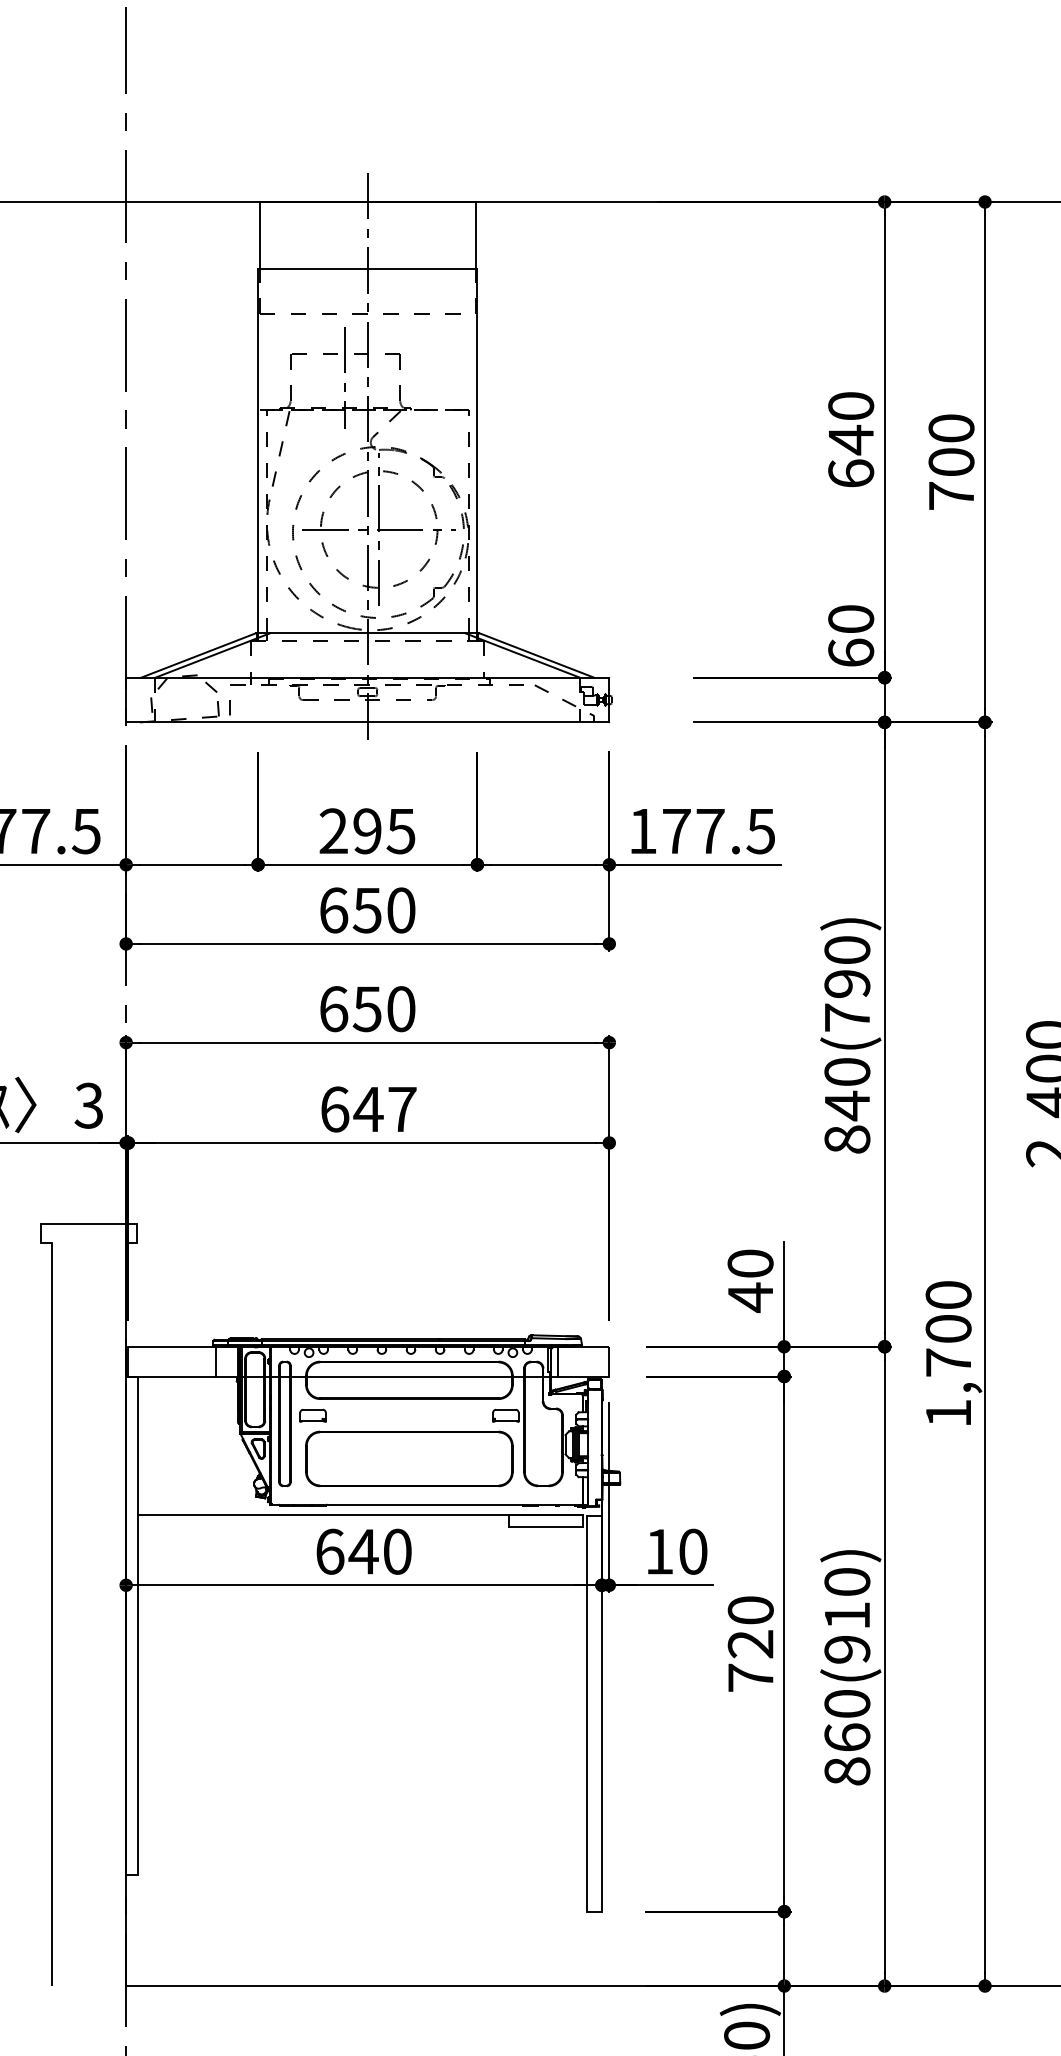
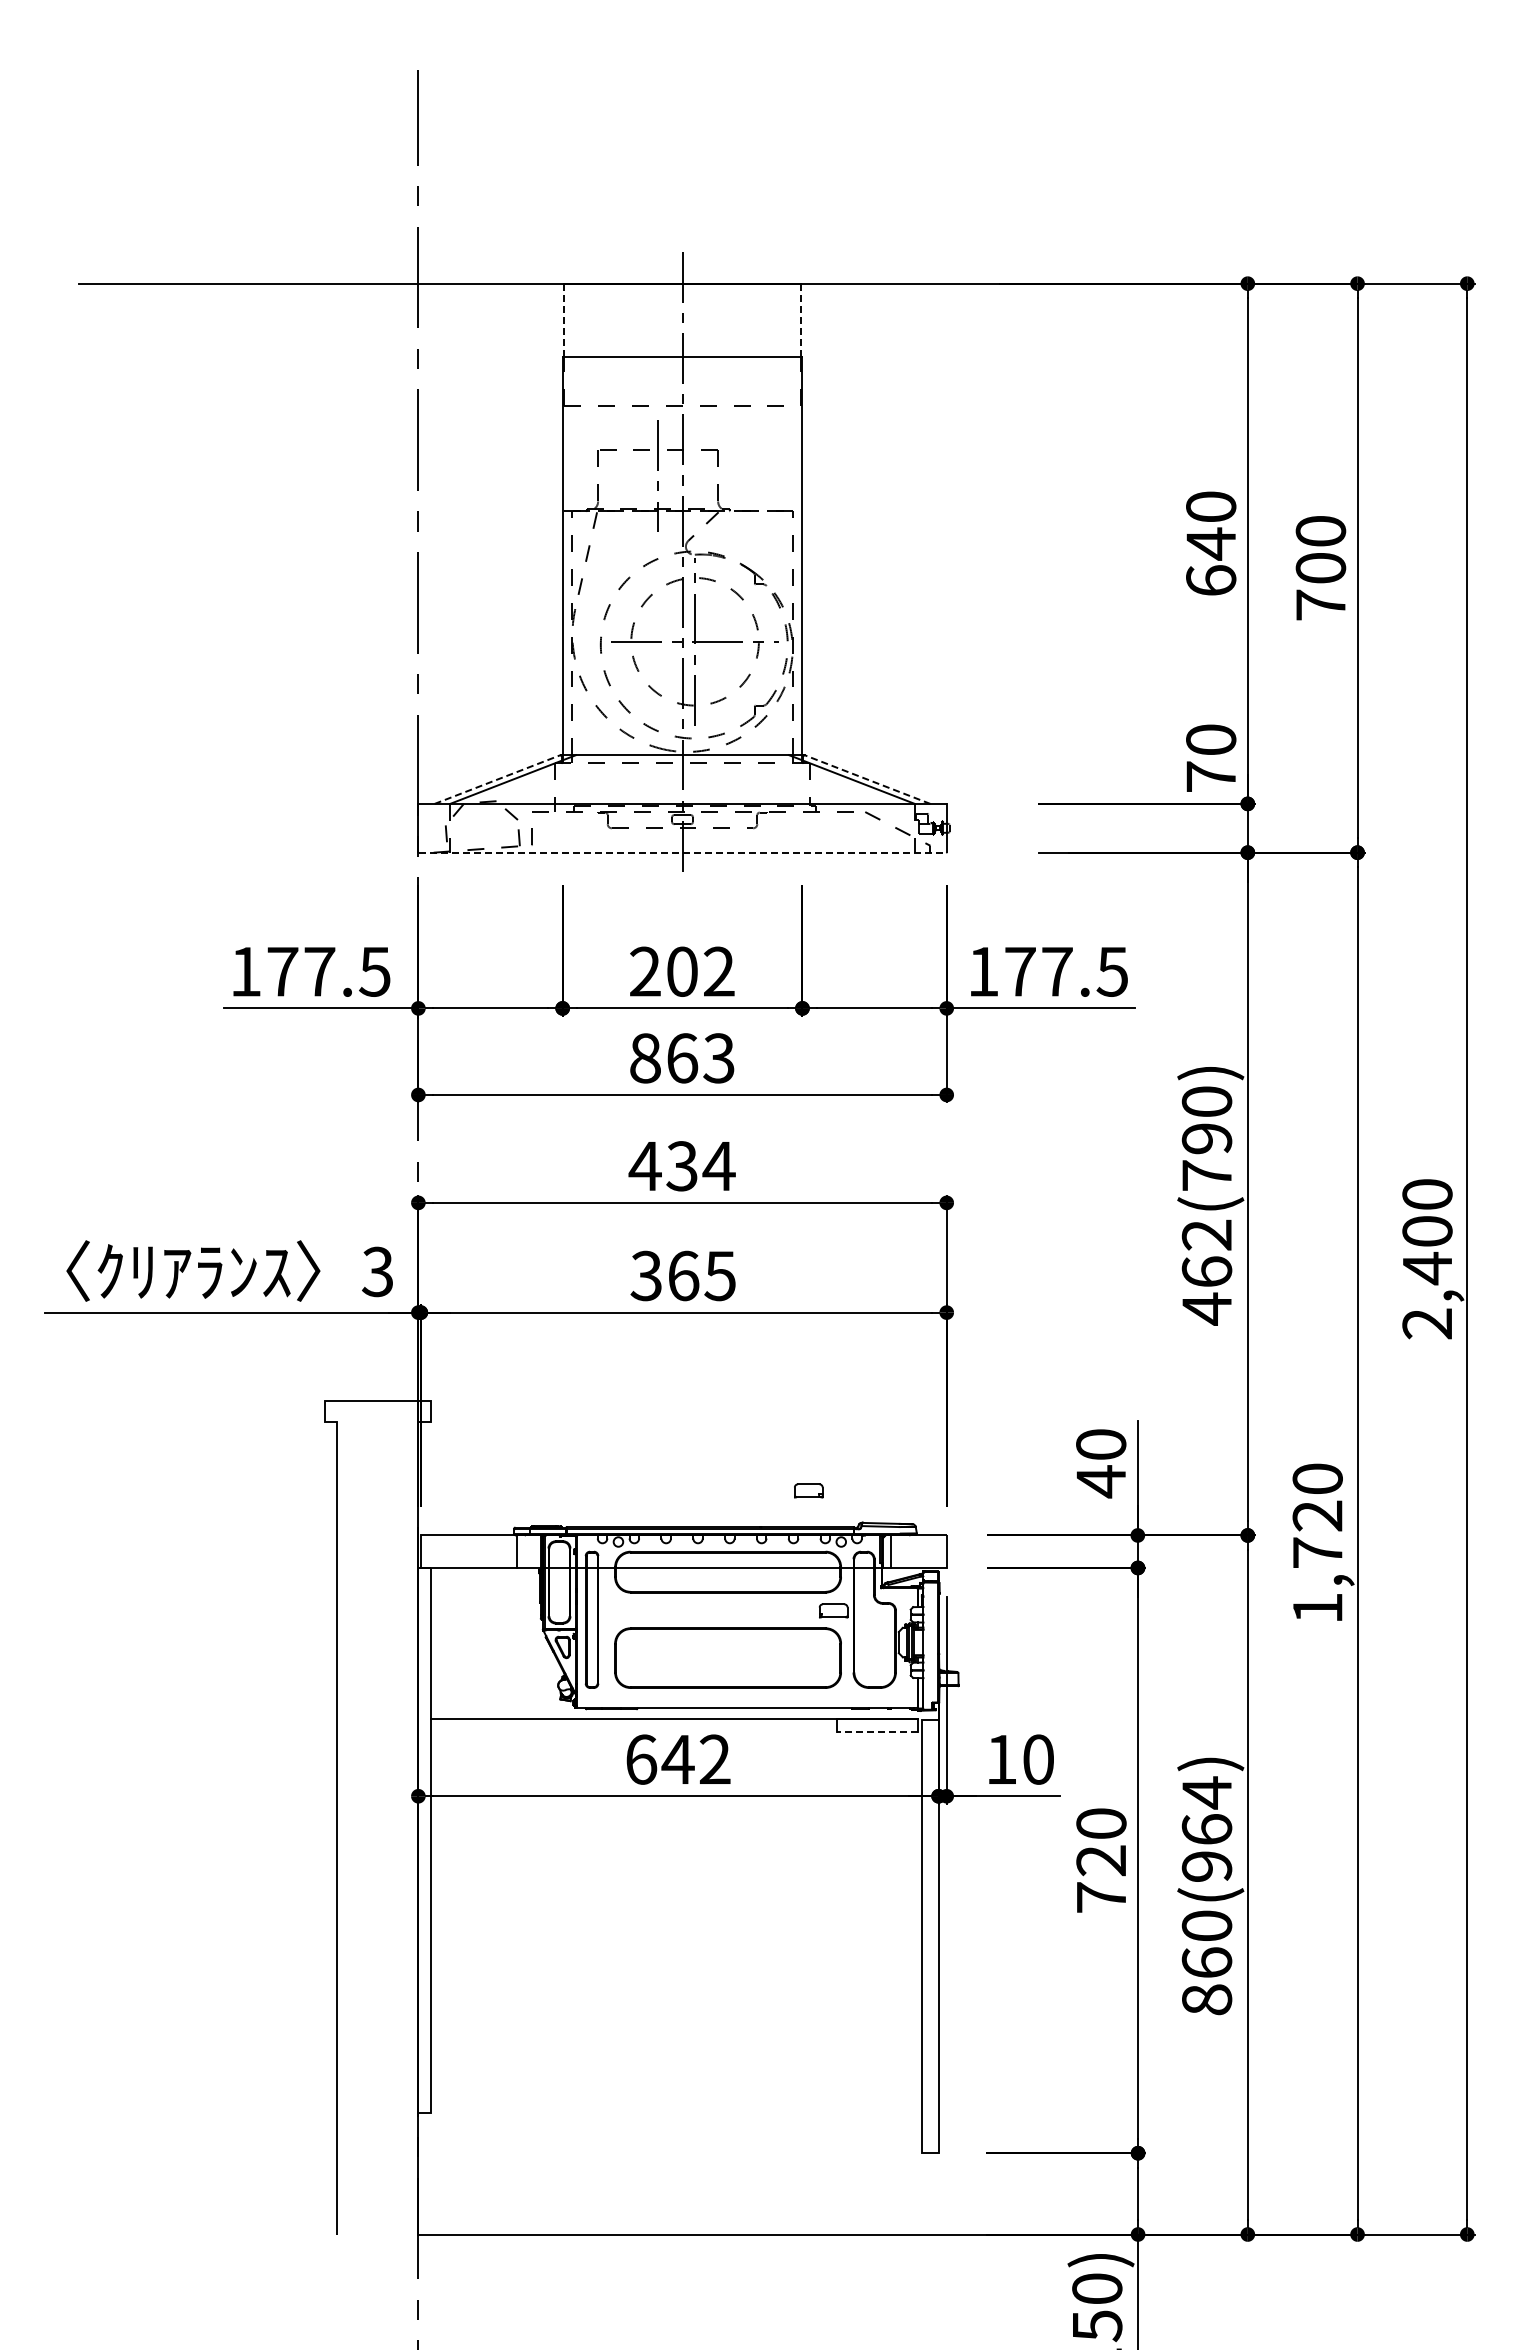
line: (259, 235) -> (564, 320), solid -> dashed
line: (475, 235) -> (800, 320), solid -> dashed
text: (851, 652) -> (1211, 776), 60 -> 70
line: (198, 655) -> (497, 779), solid -> dashed
line: (536, 655) -> (867, 779), solid -> dashed
line: (367, 722) -> (682, 852), solid -> dashed
text: (384, 831) -> (700, 971), 295 -> 202
text: (367, 910) -> (682, 1058), 650 -> 863
text: (366, 1009) -> (681, 1166), 650 -> 434
text: (846, 1106) -> (1206, 1272), 840(790) -> 462(790)
text: (367, 1109) -> (682, 1275), 647 -> 365
text: (948, 1328) -> (1317, 1515), 1,700 -> 1,720
part: (312, 1415) -> (808, 1490), moved
line: (546, 1526) -> (877, 1732), solid -> dashed
text: (396, 1551) -> (714, 1759), 640 -> 642
text: (846, 1598) -> (1206, 1810), 860(910) -> 860(964)

